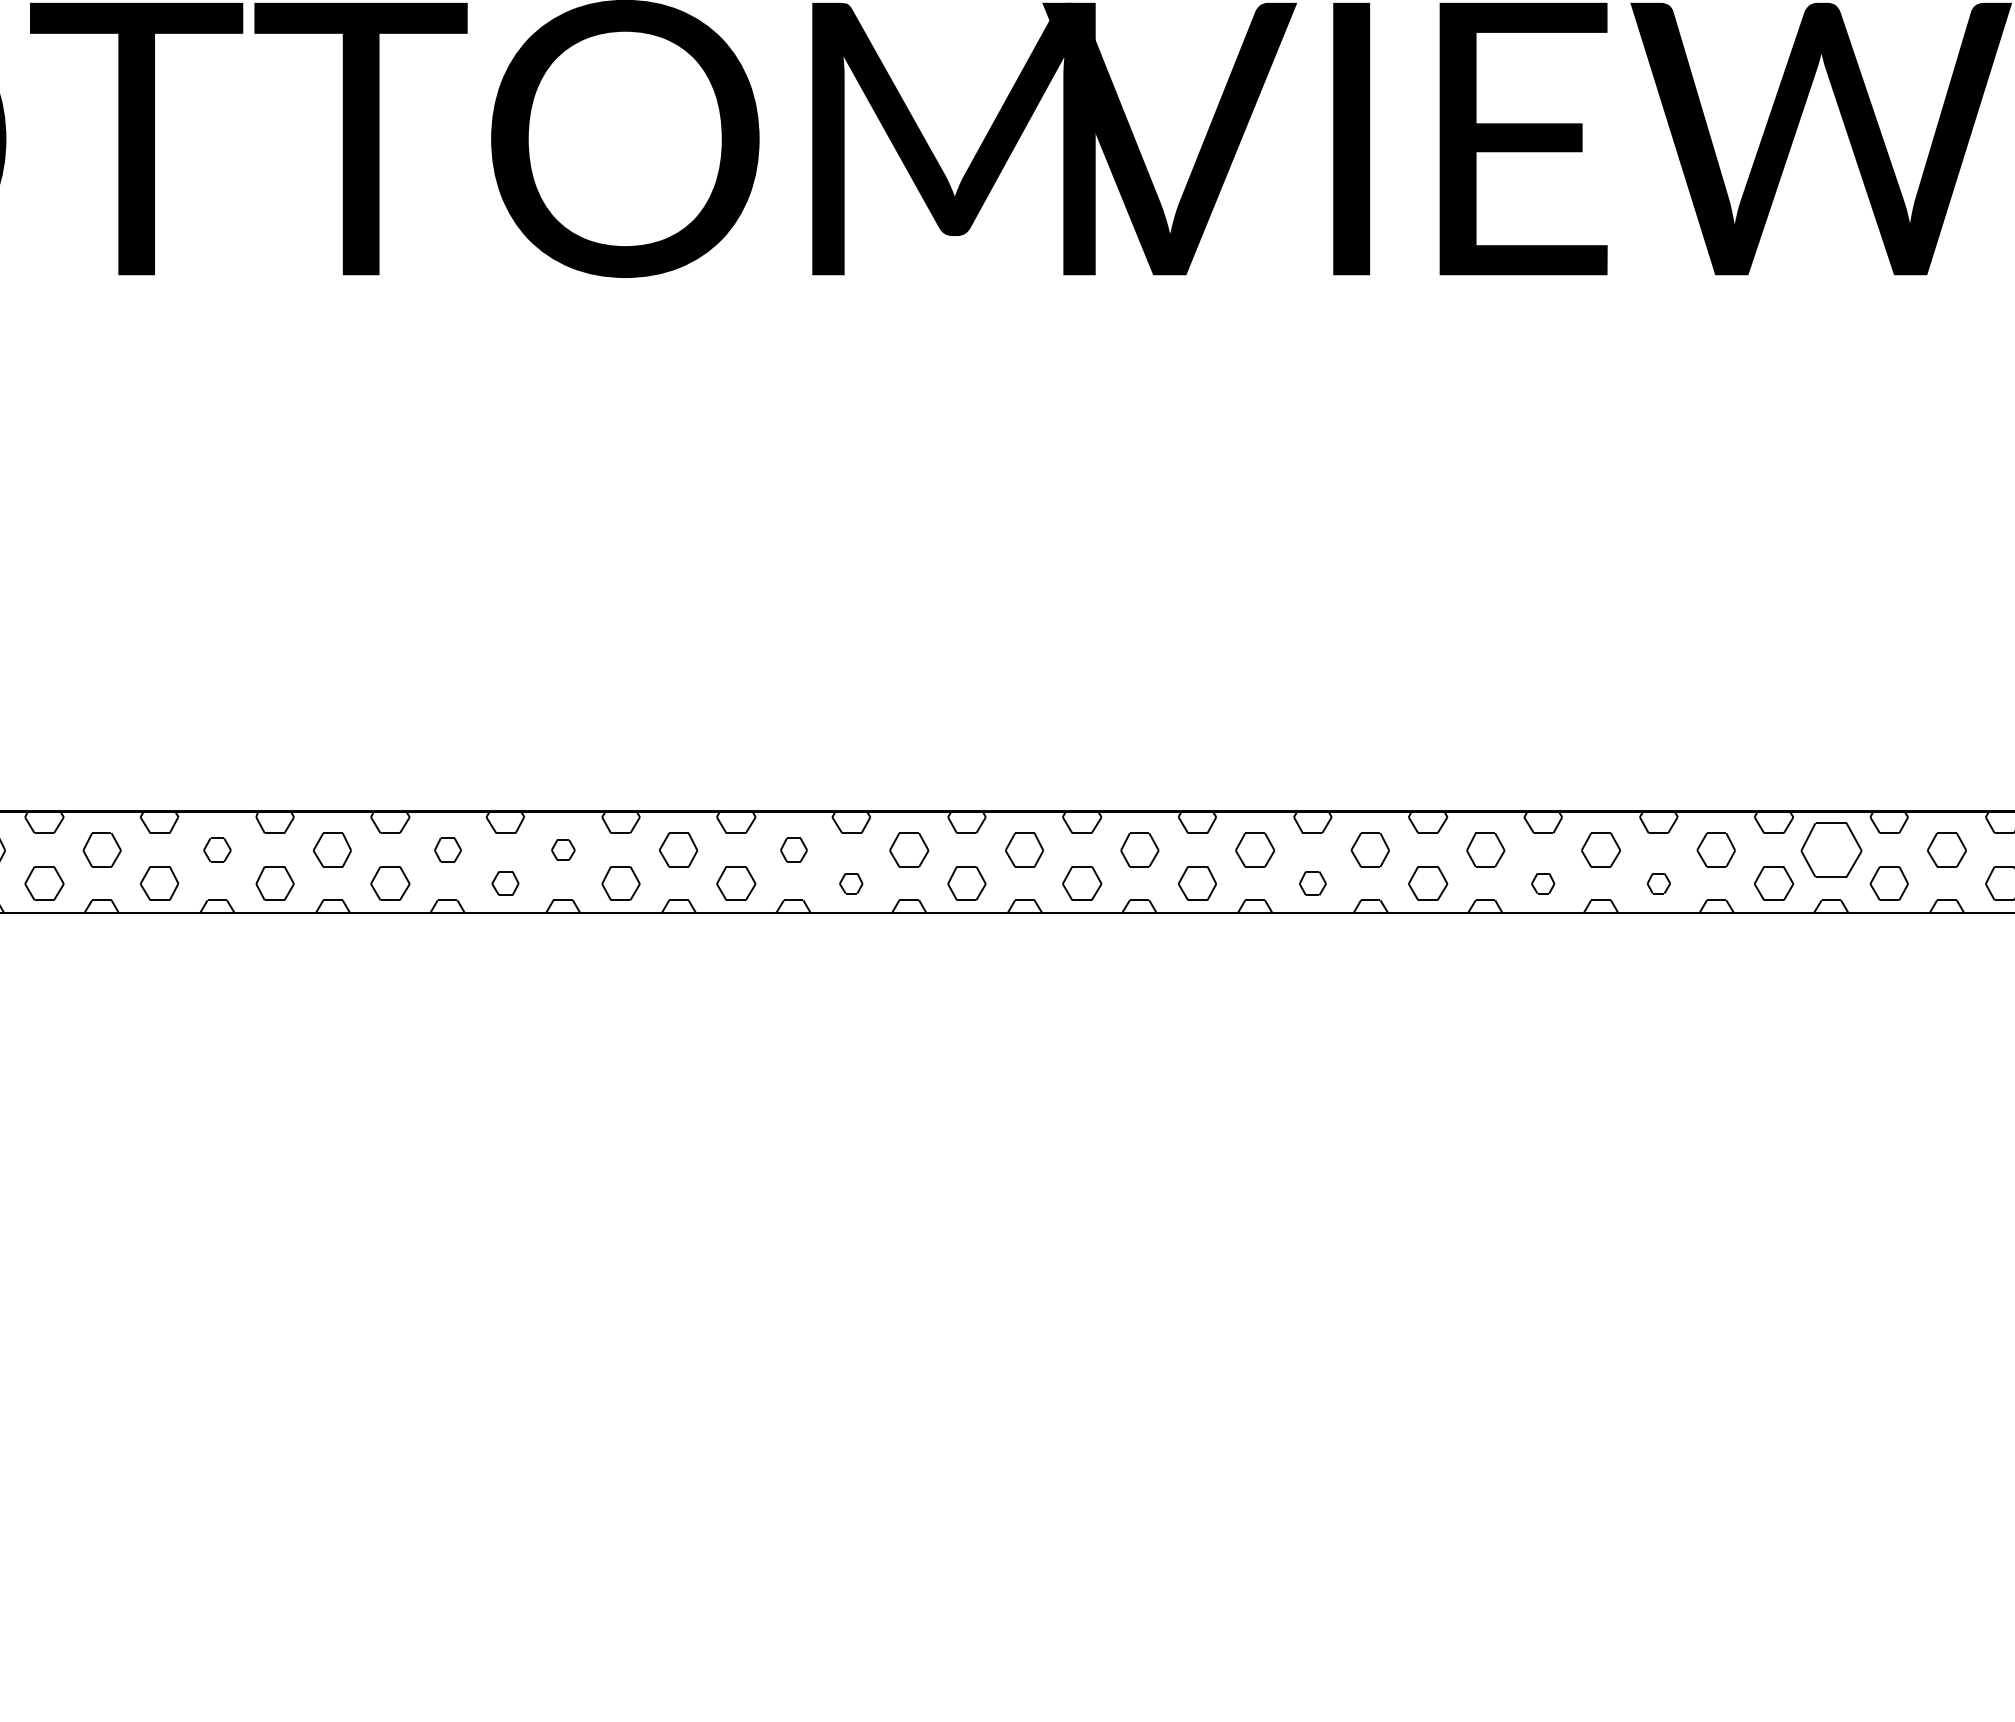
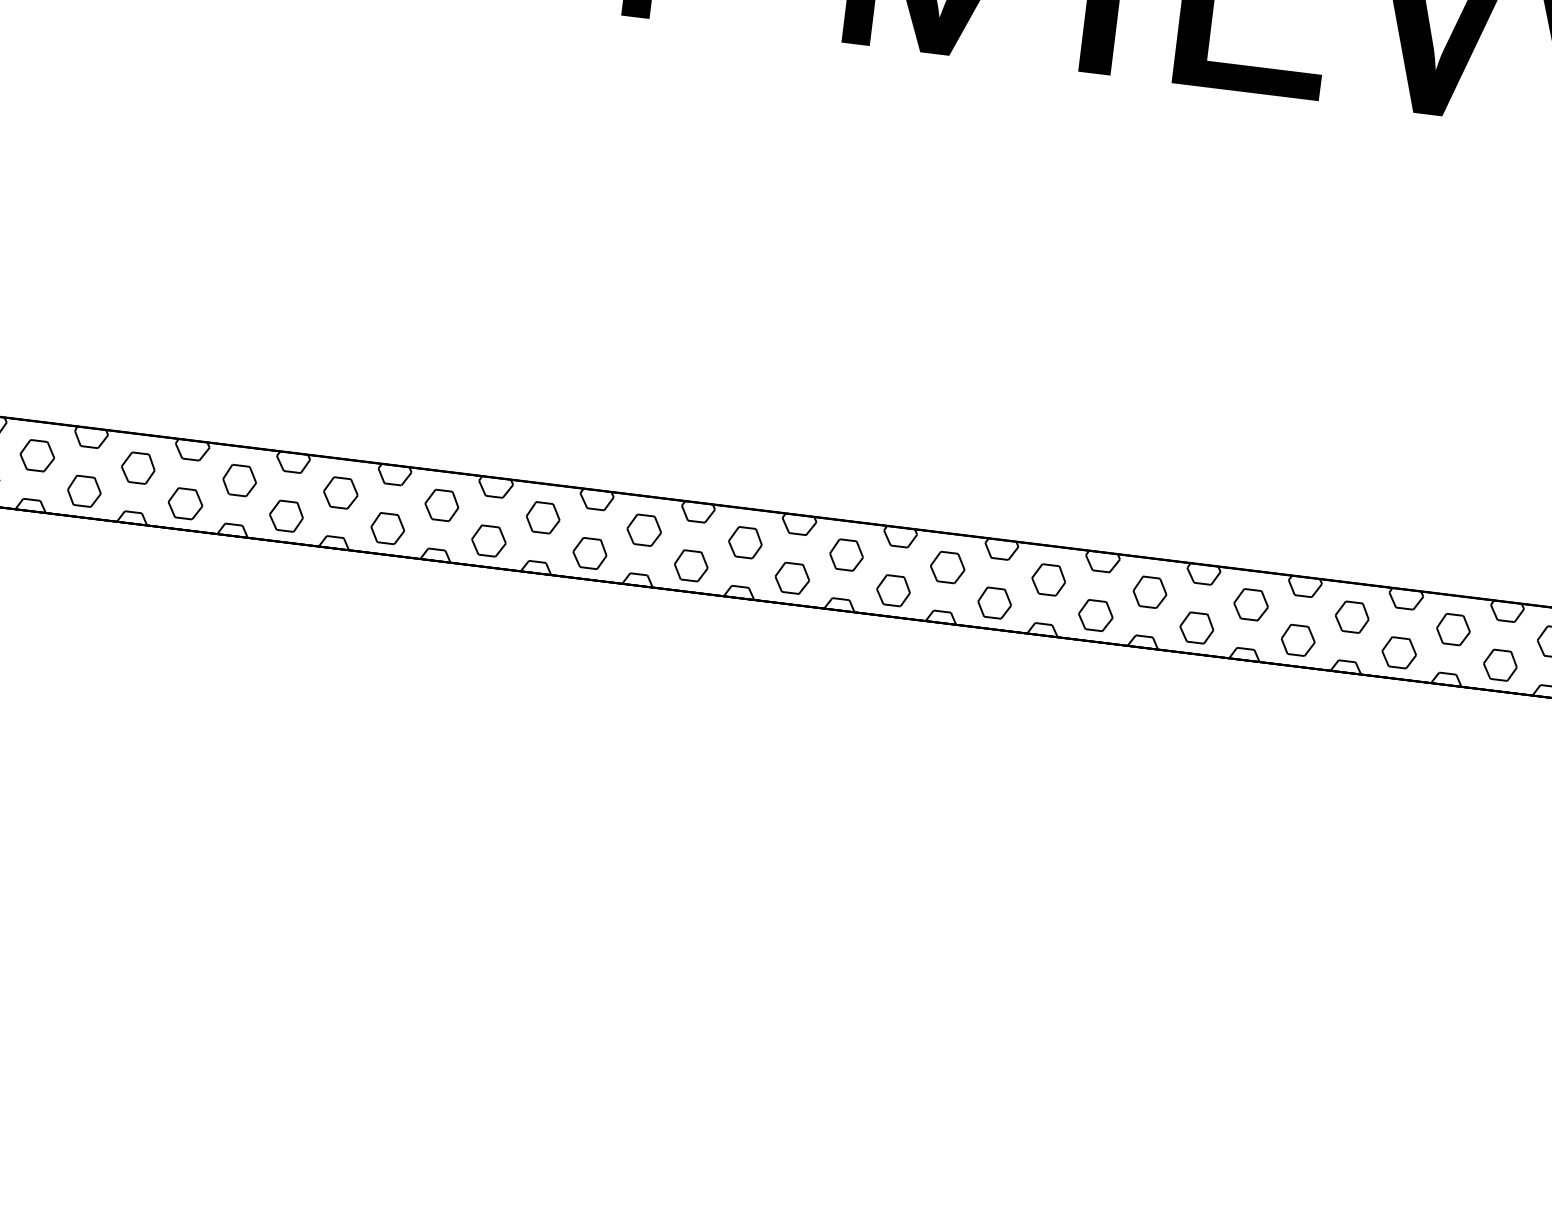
part: (217, 849) -> (37, 455), size x1.43
part: (447, 849) -> (239, 480), size x1.43
part: (563, 849) -> (341, 492), size x1.67
part: (793, 849) -> (542, 517), size x1.43
part: (1831, 849) -> (1453, 629), size x0.62
part: (505, 883) -> (286, 516), size x1.43
part: (850, 883) -> (589, 553), size x1.67
part: (1312, 883) -> (994, 603), size x1.43
part: (1542, 883) -> (1196, 627), size x1.67
part: (1658, 883) -> (1297, 640), size x1.67

